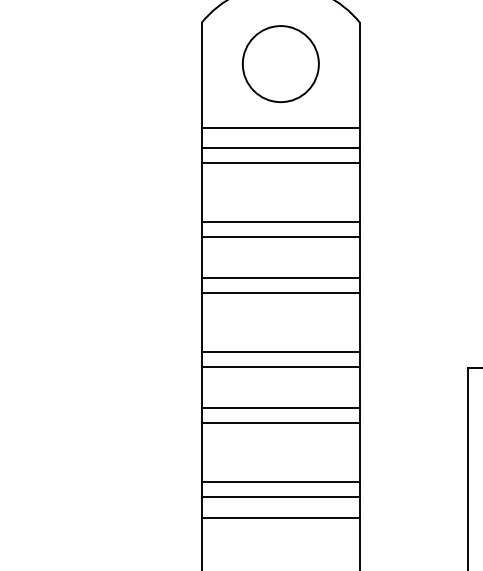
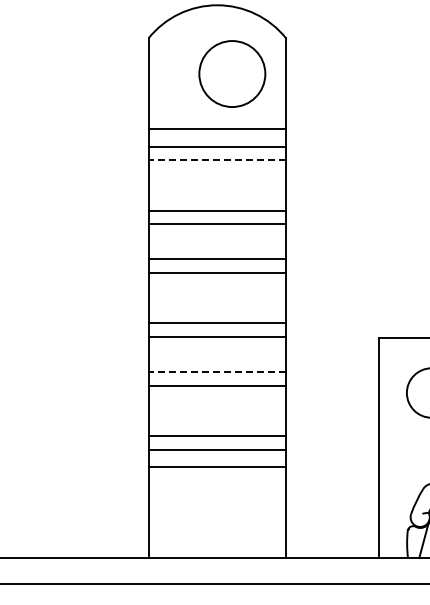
circle: (281, 63) -> (232, 73), moved
line: (281, 163) -> (217, 160), solid -> dashed
line: (281, 408) -> (217, 372), solid -> dashed

